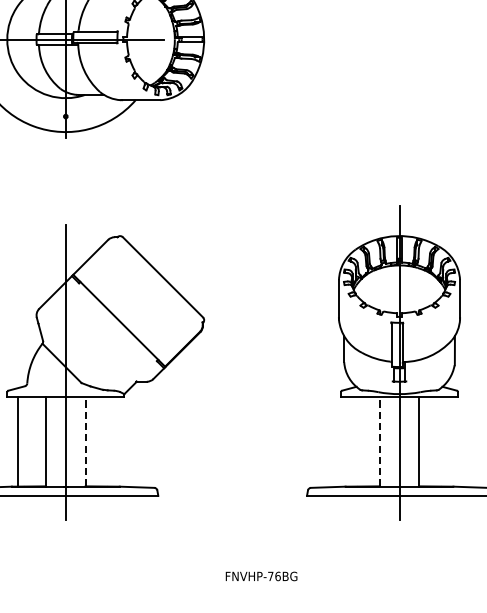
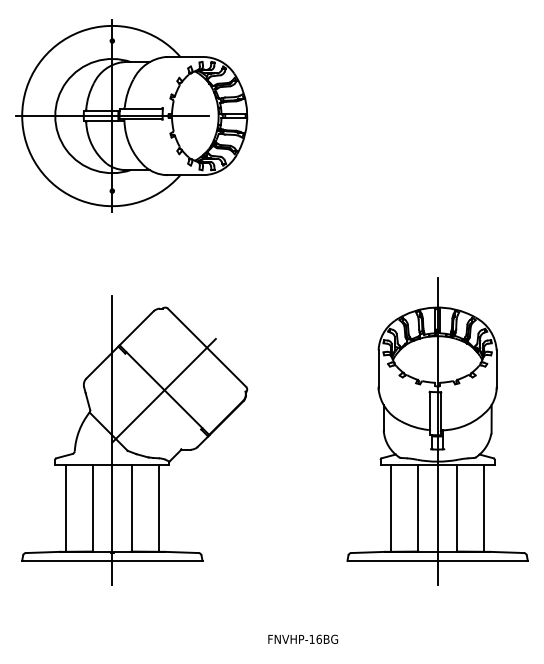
line: (118, 321) -> (163, 390), added
line: (113, 441) -> (158, 507), added
line: (352, 441) -> (391, 507), added
line: (447, 441) -> (484, 507), added
line: (85, 442) -> (131, 508), dashed -> solid
line: (379, 442) -> (418, 508), dashed -> solid
text: (270, 575) -> (311, 638), FNVHP-76BG -> FNVHP-16BG

